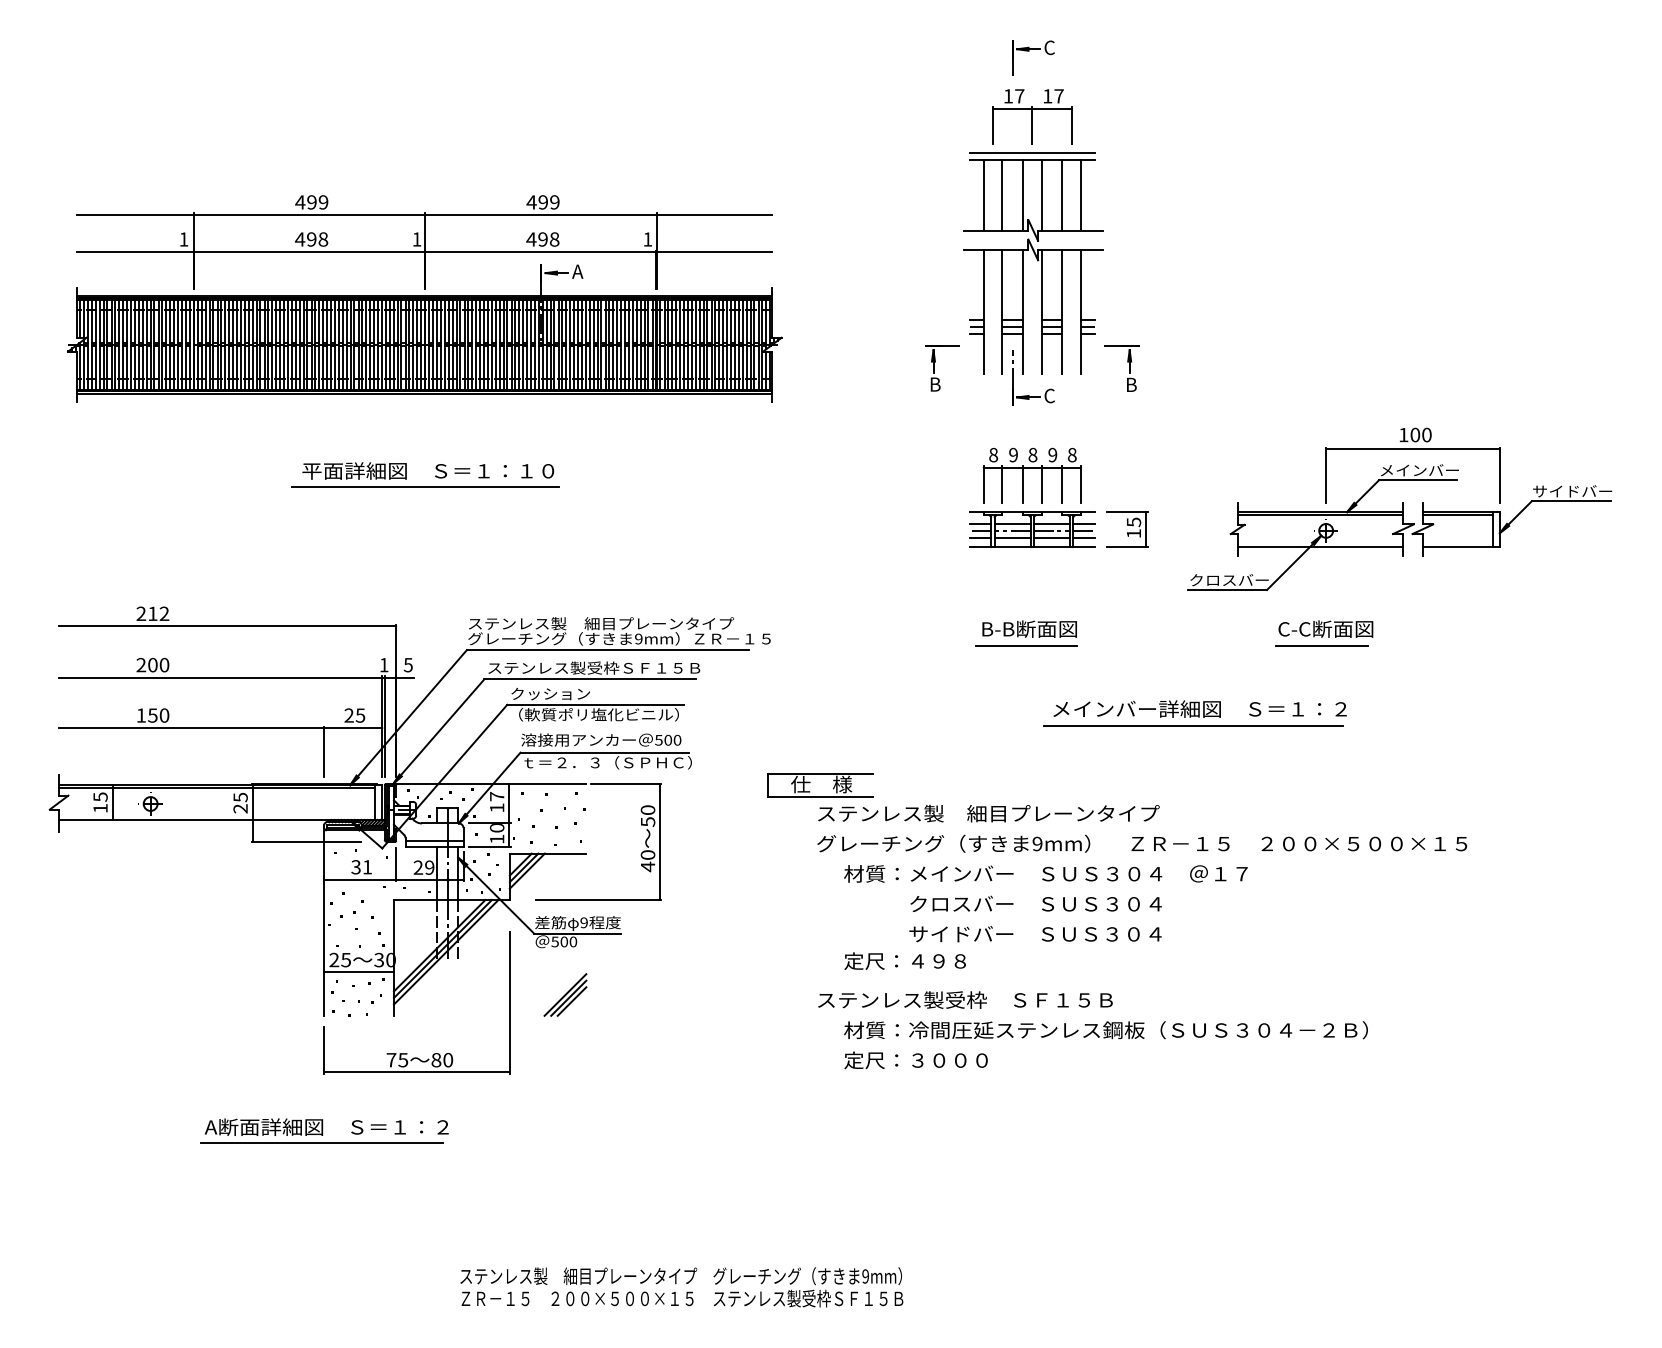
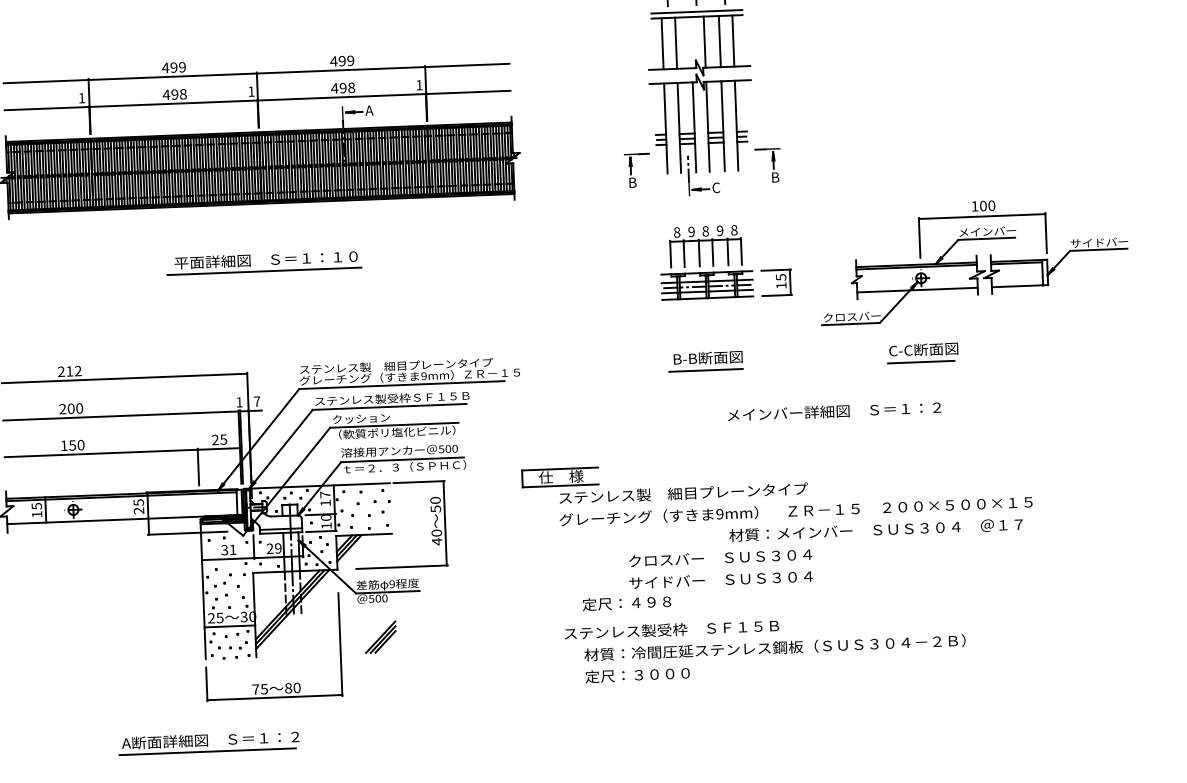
line: (1023, 195) -> (691, 42), removed
text: (407, 665) -> (256, 401), 5 -> 7
line: (1193, 726) -> (830, 424), removed
text: (1045, 873) -> (875, 529), moved

